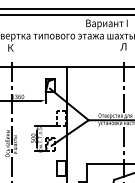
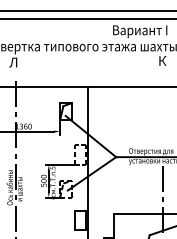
text: (10, 47) -> (13, 62), К -> Л
text: (123, 47) -> (161, 61), Л -> К
line: (124, 86) -> (162, 113), removed

